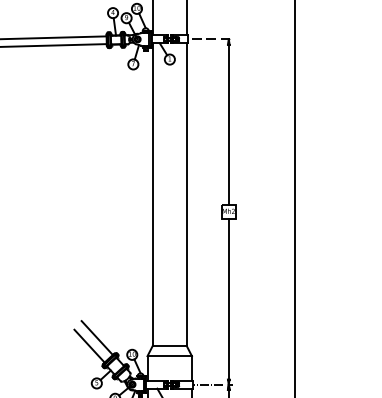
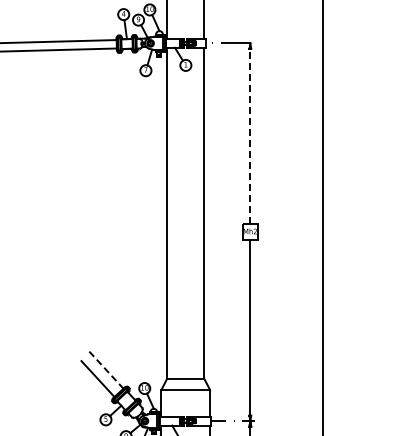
line: (228, 124) -> (250, 136), solid -> dashed
line: (97, 338) -> (106, 370), solid -> dashed

